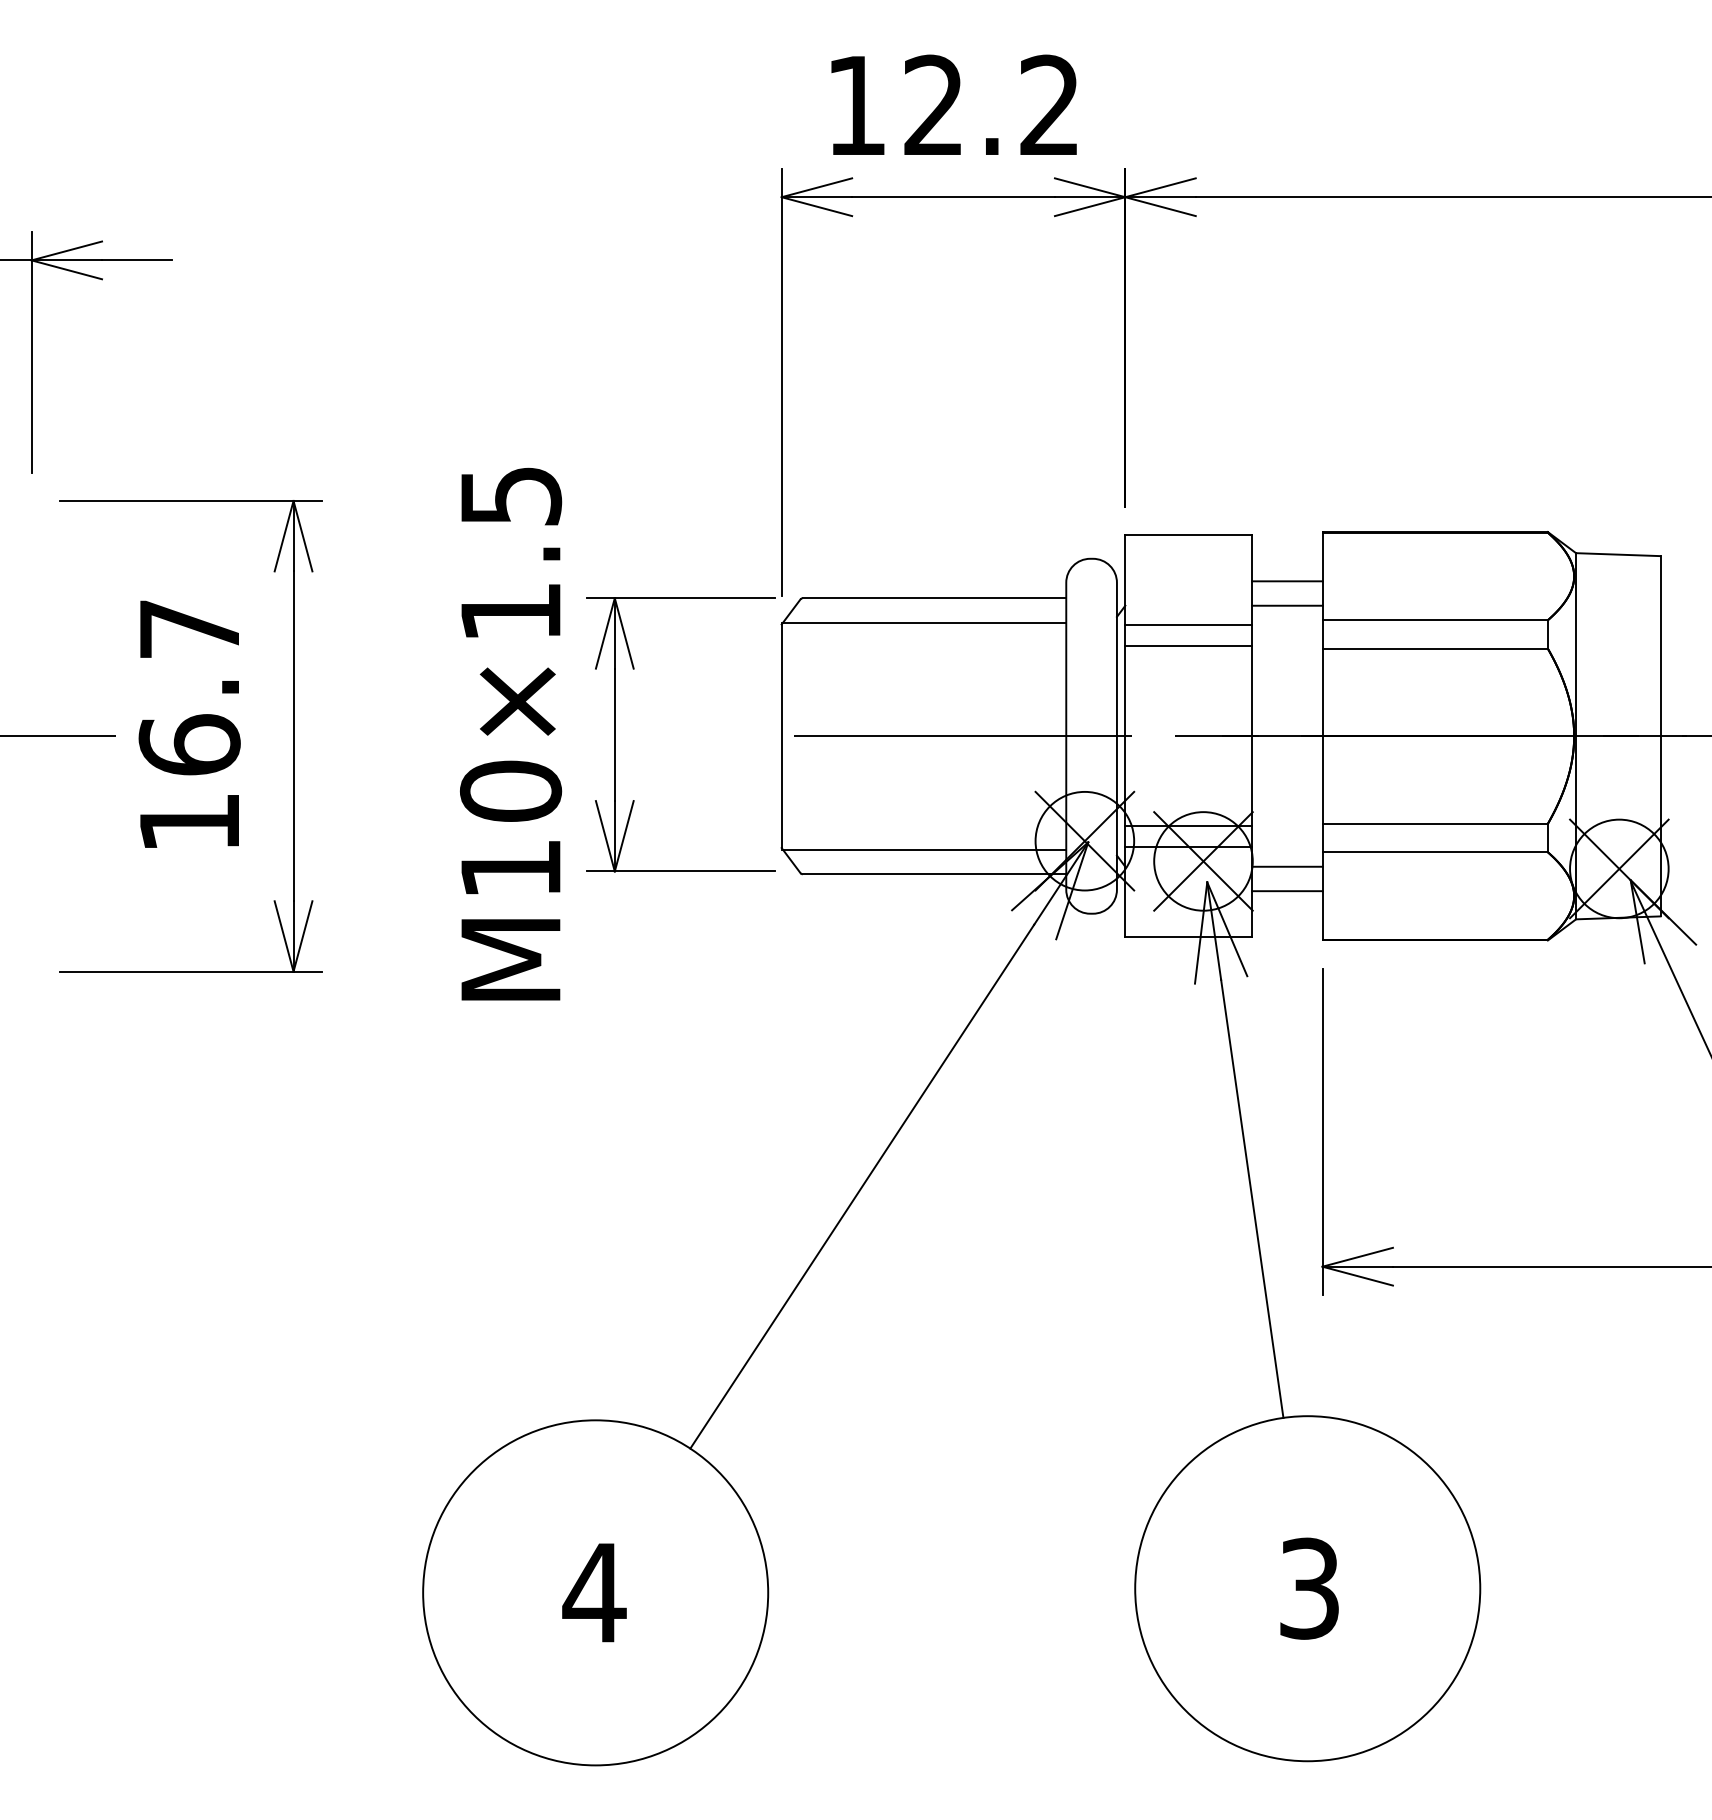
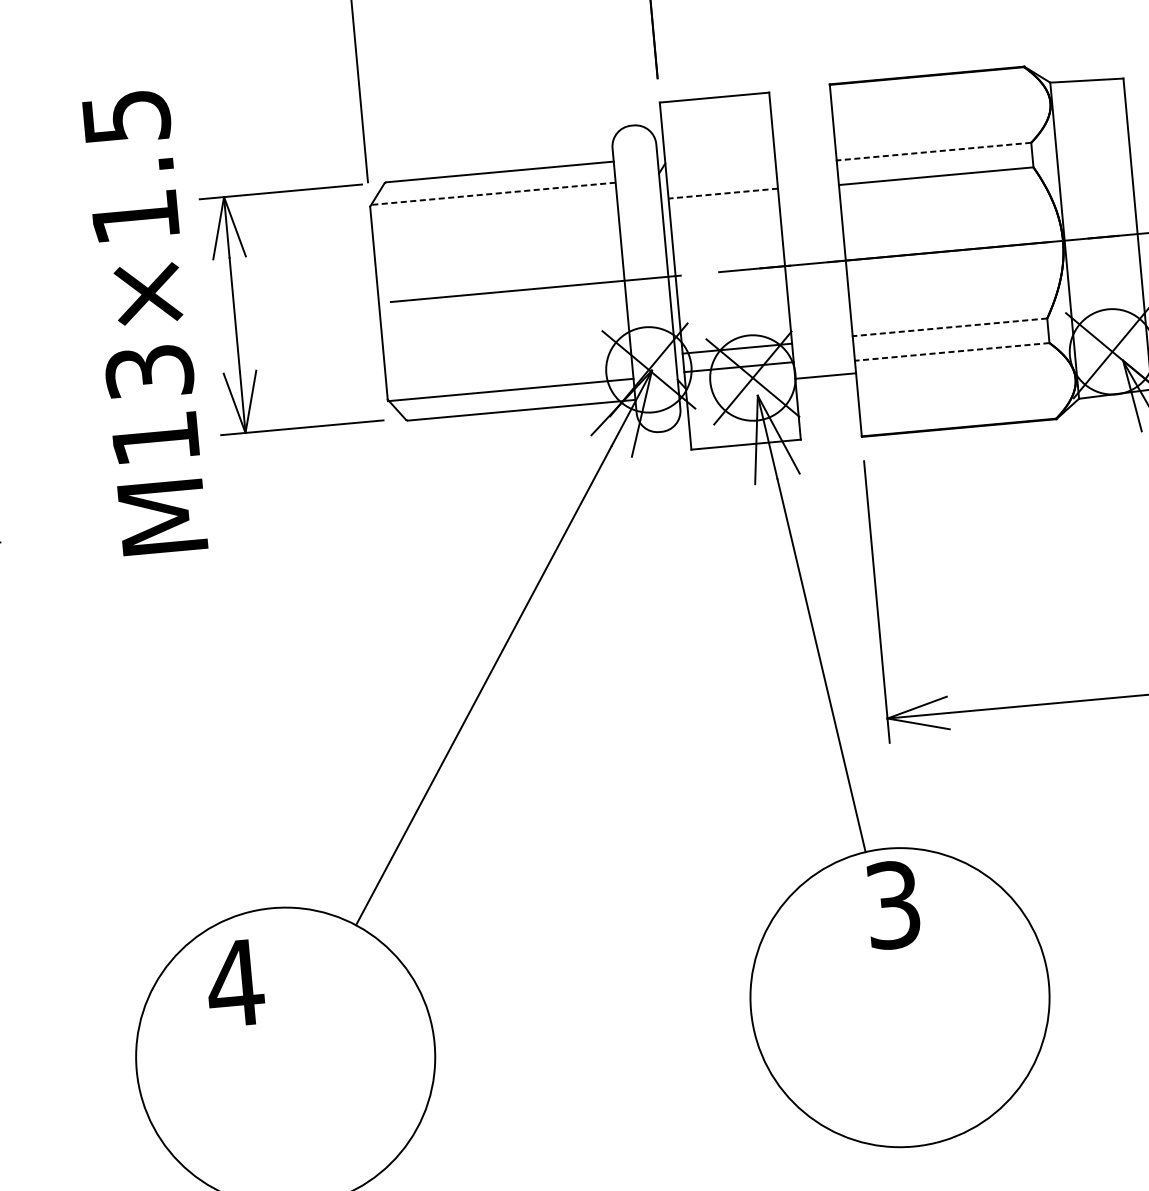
line: (1287, 581) -> (803, 129), removed
line: (1287, 605) -> (805, 150), removed
line: (1435, 620) -> (934, 151), solid -> dashed
line: (923, 622) -> (492, 193), solid -> dashed
line: (1188, 625) -> (721, 175), removed
line: (1188, 646) -> (723, 193), solid -> dashed
text: (510, 790) -> (149, 371), M10×1.5 -> M13×1.5
line: (1435, 823) -> (950, 327), solid -> dashed
line: (1435, 852) -> (952, 352), solid -> dashed
line: (1287, 891) -> (827, 397), removed
text: (1309, 1588) -> (893, 904), moved
text: (594, 1592) -> (235, 983), moved

